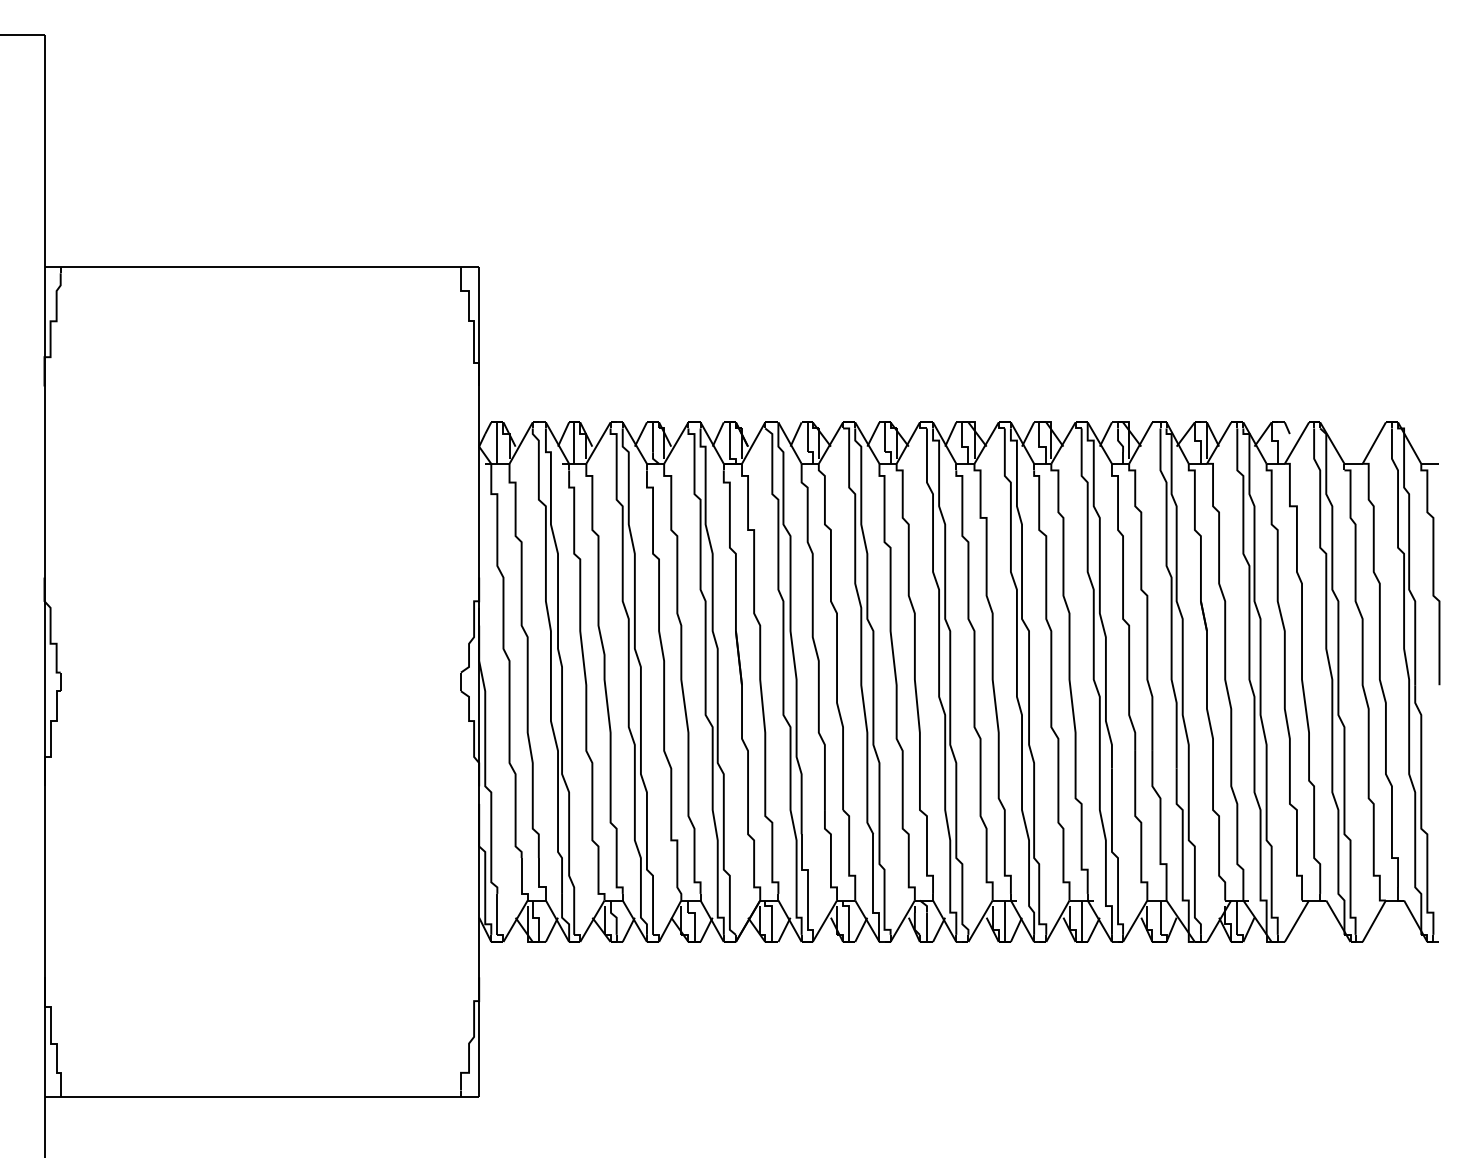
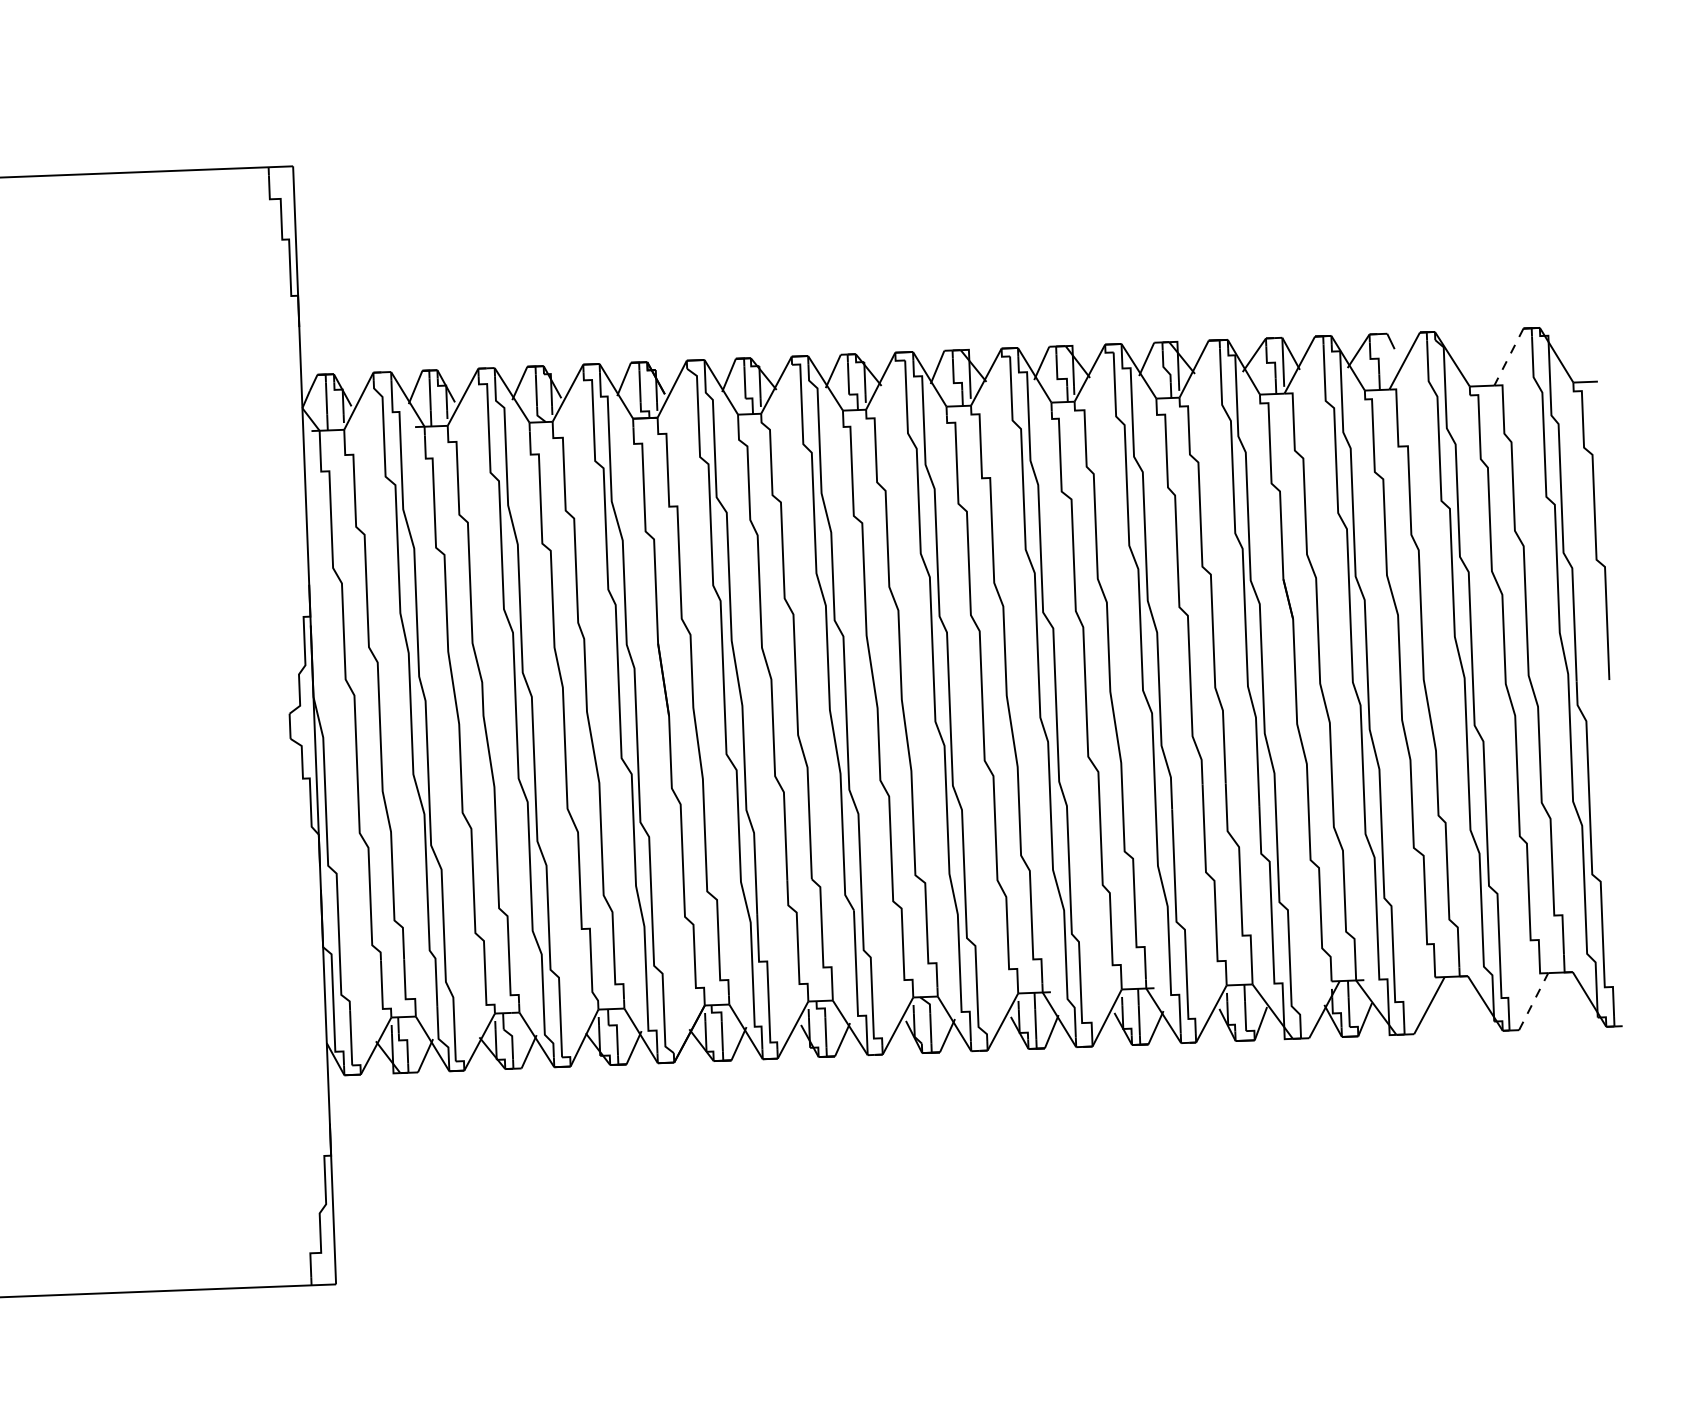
line: (1374, 443) -> (1509, 357), solid -> dashed
line: (1374, 921) -> (1534, 1001), solid -> dashed

